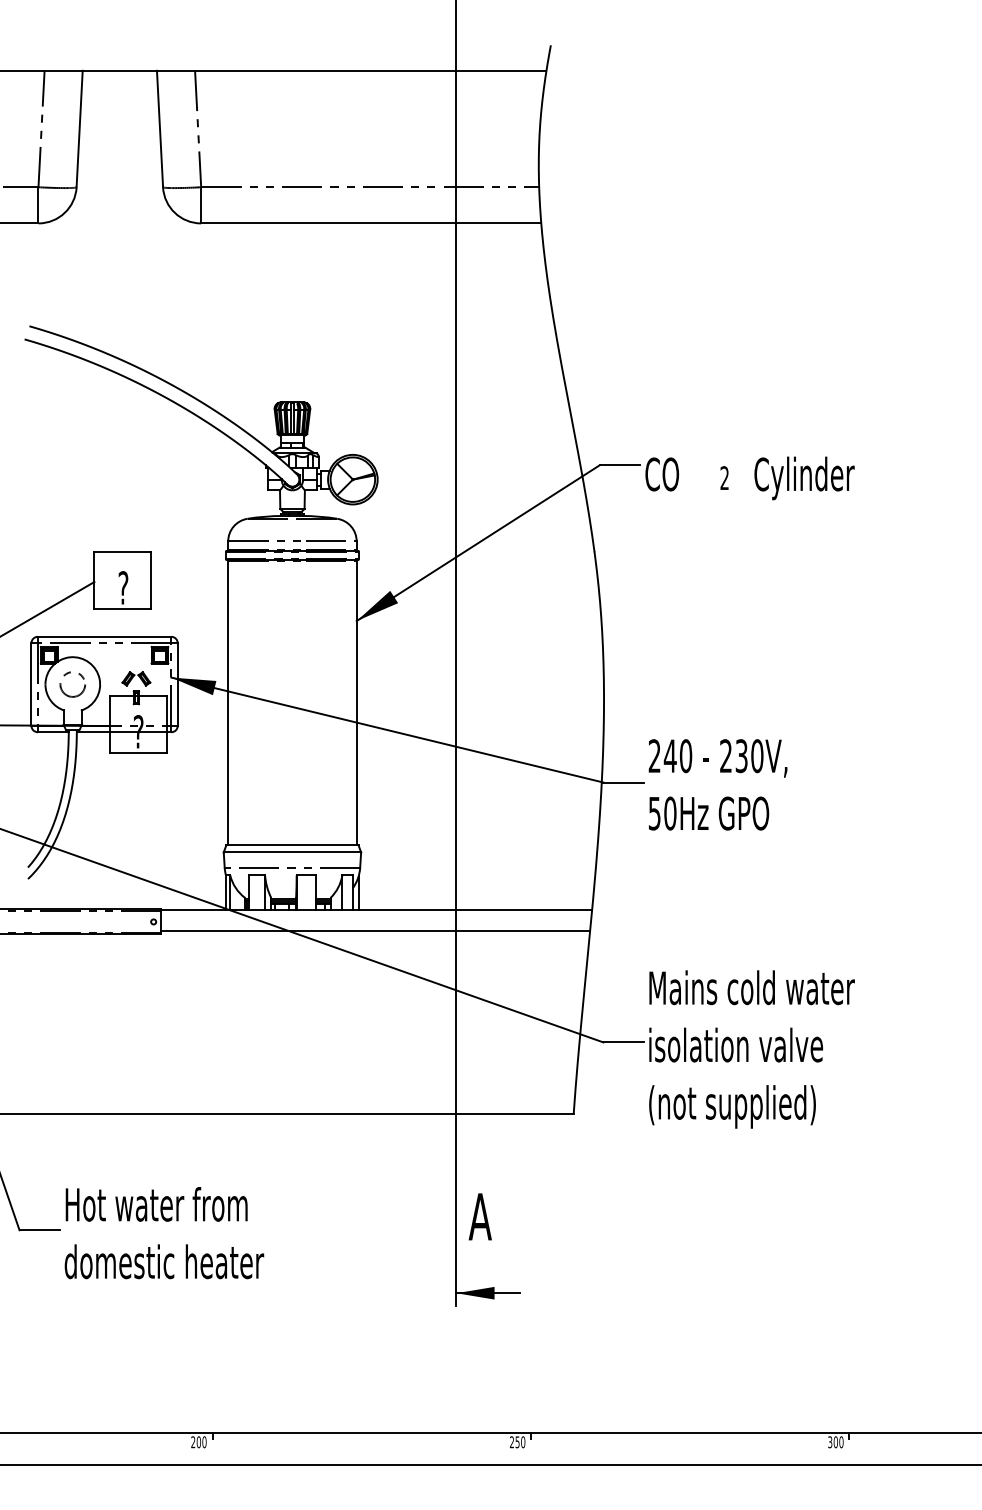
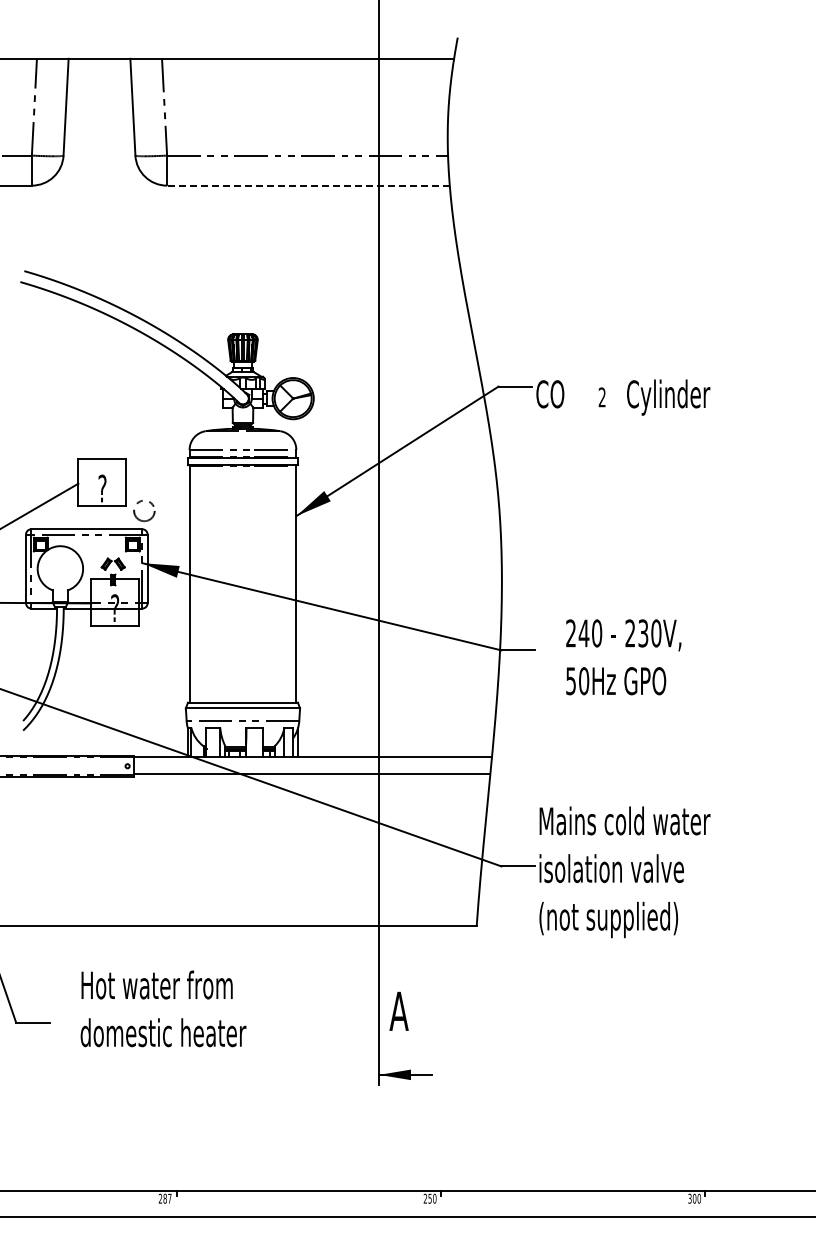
line: (370, 223) -> (307, 185), solid -> dashed
circle: (72, 685) -> (144, 511), moved
text: (717, 785) -> (623, 657), moved
text: (164, 1232) -> (163, 1008), moved
text: (201, 1441) -> (167, 1198), 200 -> 287

